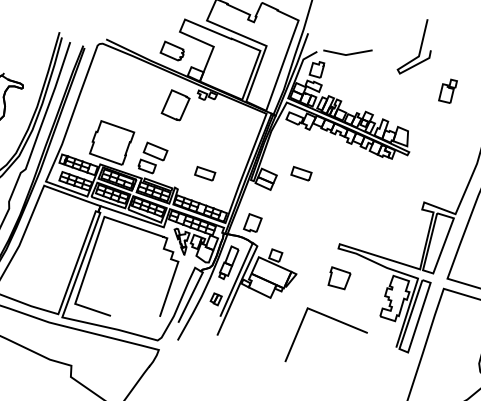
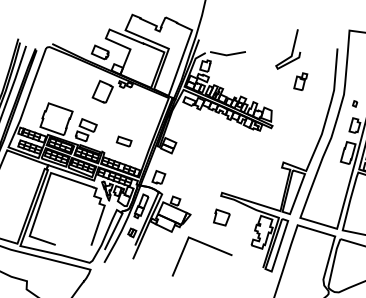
curve: (418, 49) -> (291, 51), moved
part: (300, 173) -> (193, 141), removed
line: (333, 320) -> (207, 246), moved

